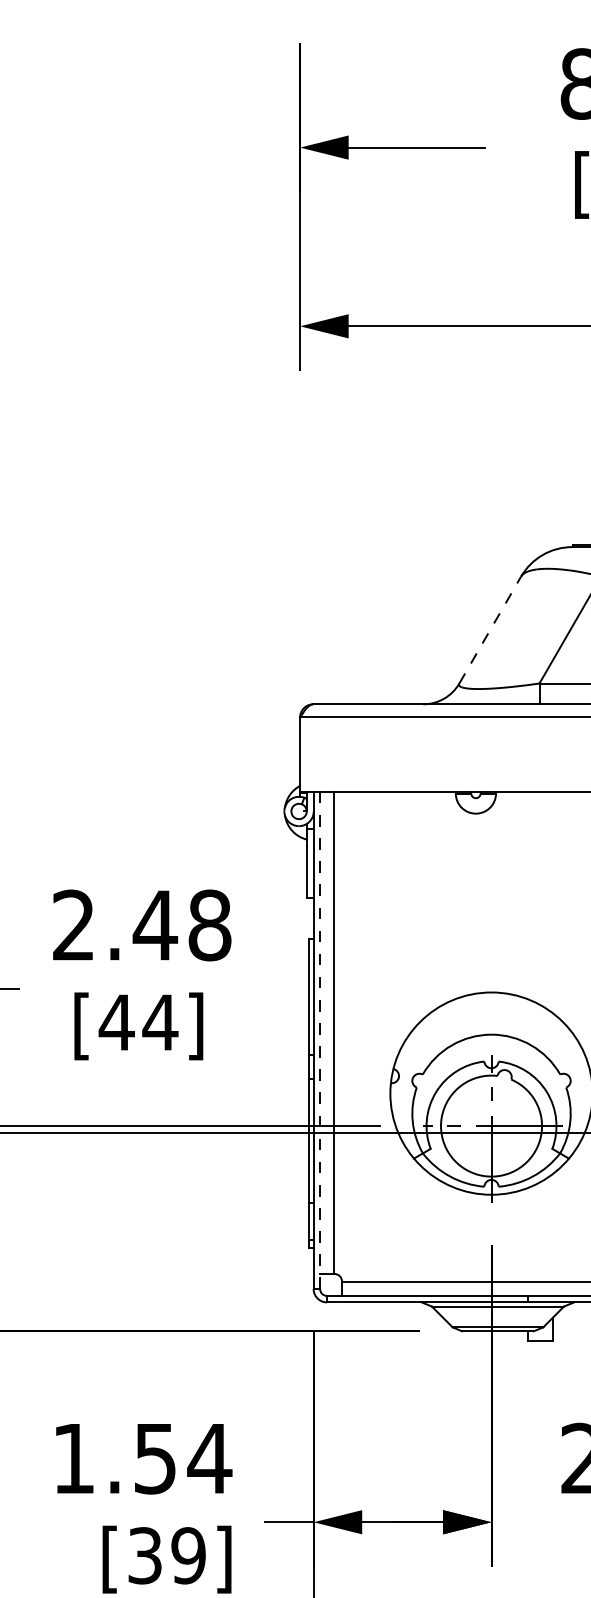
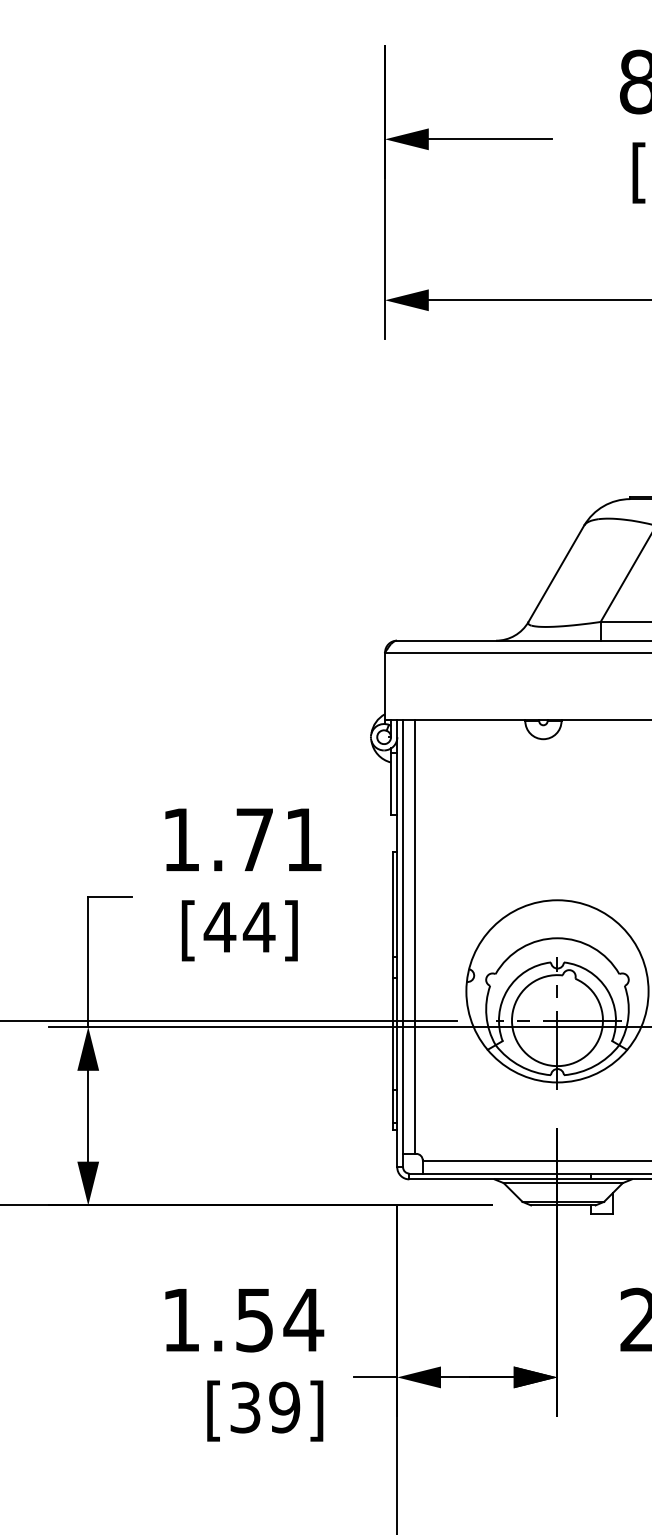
line: (490, 629) -> (556, 573), dashed -> solid
text: (141, 925) -> (242, 839), 2.48 -> 1.71
line: (320, 1040) -> (403, 943), dashed -> solid

